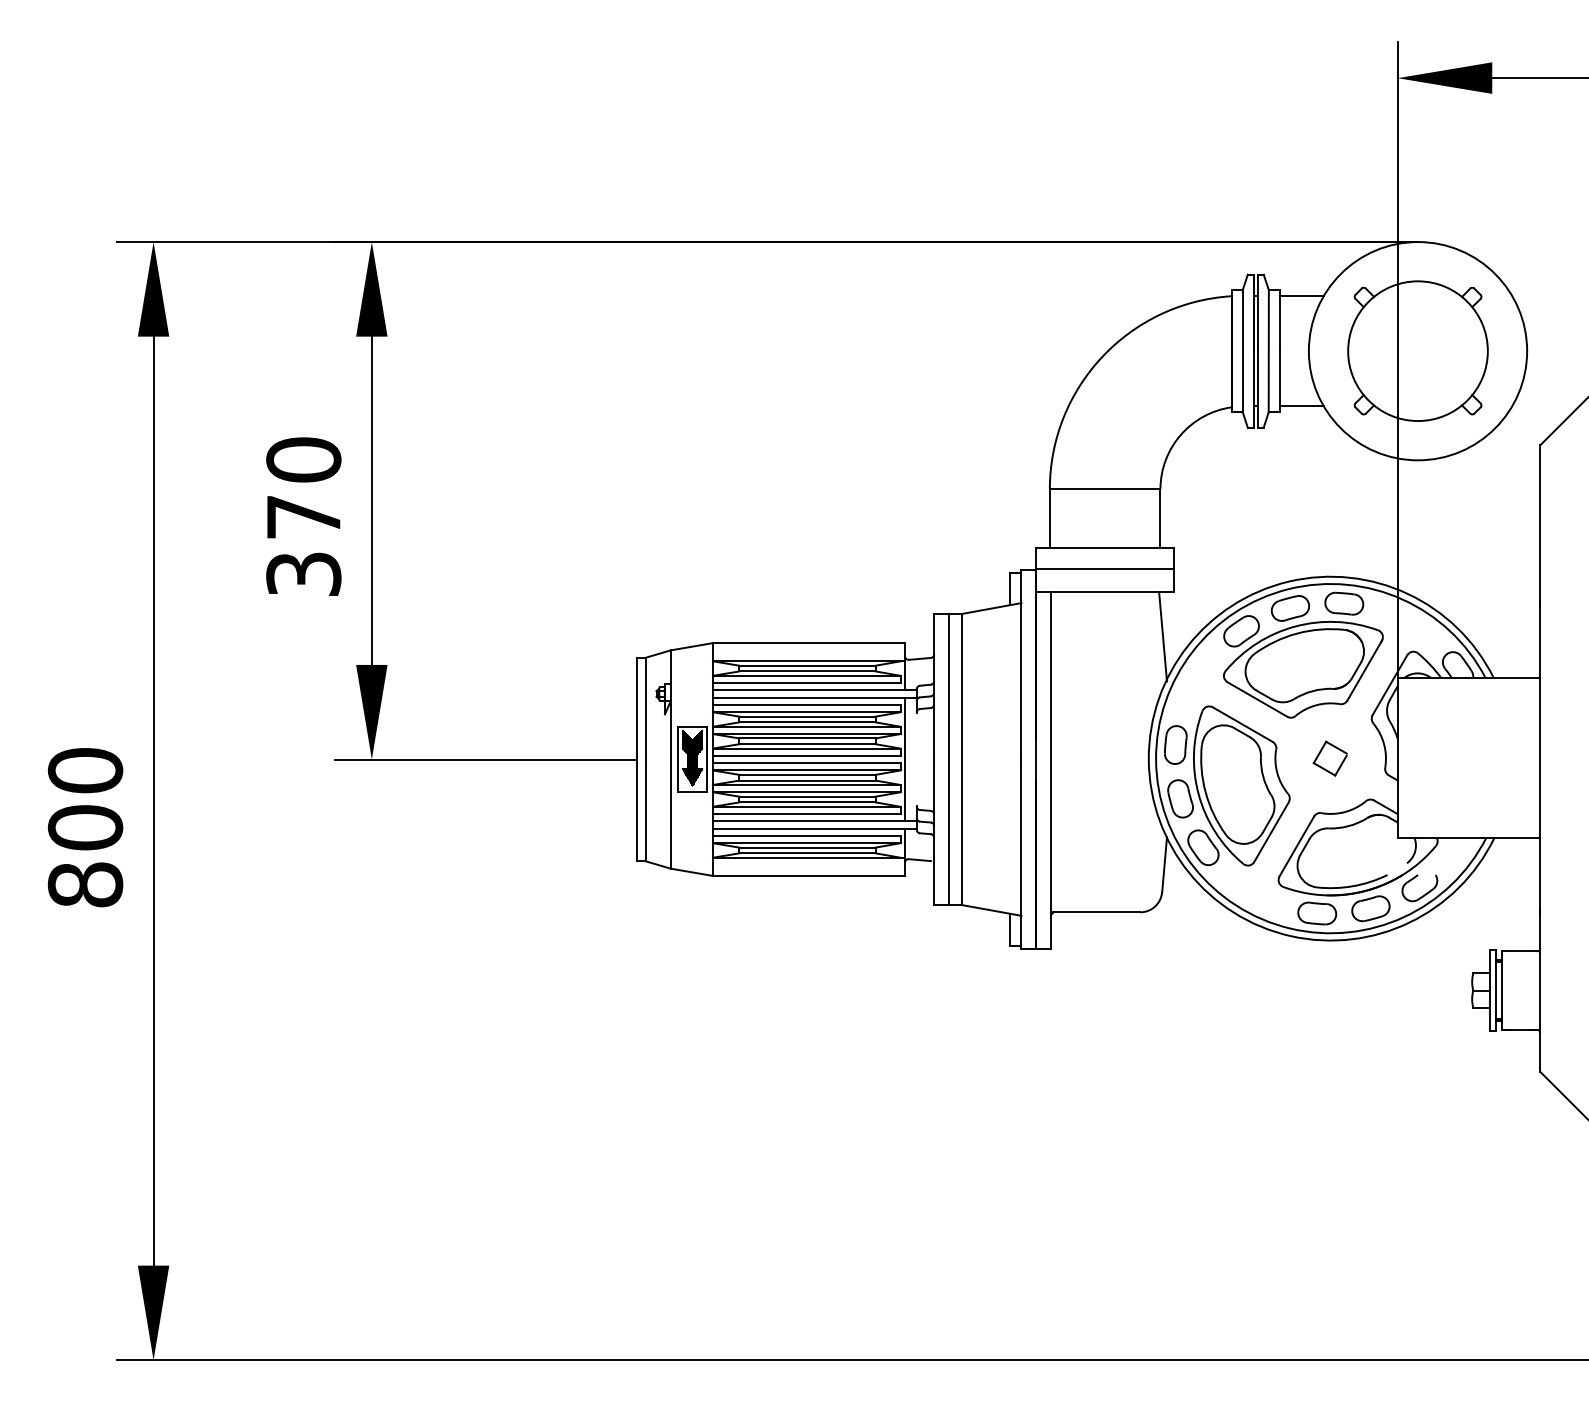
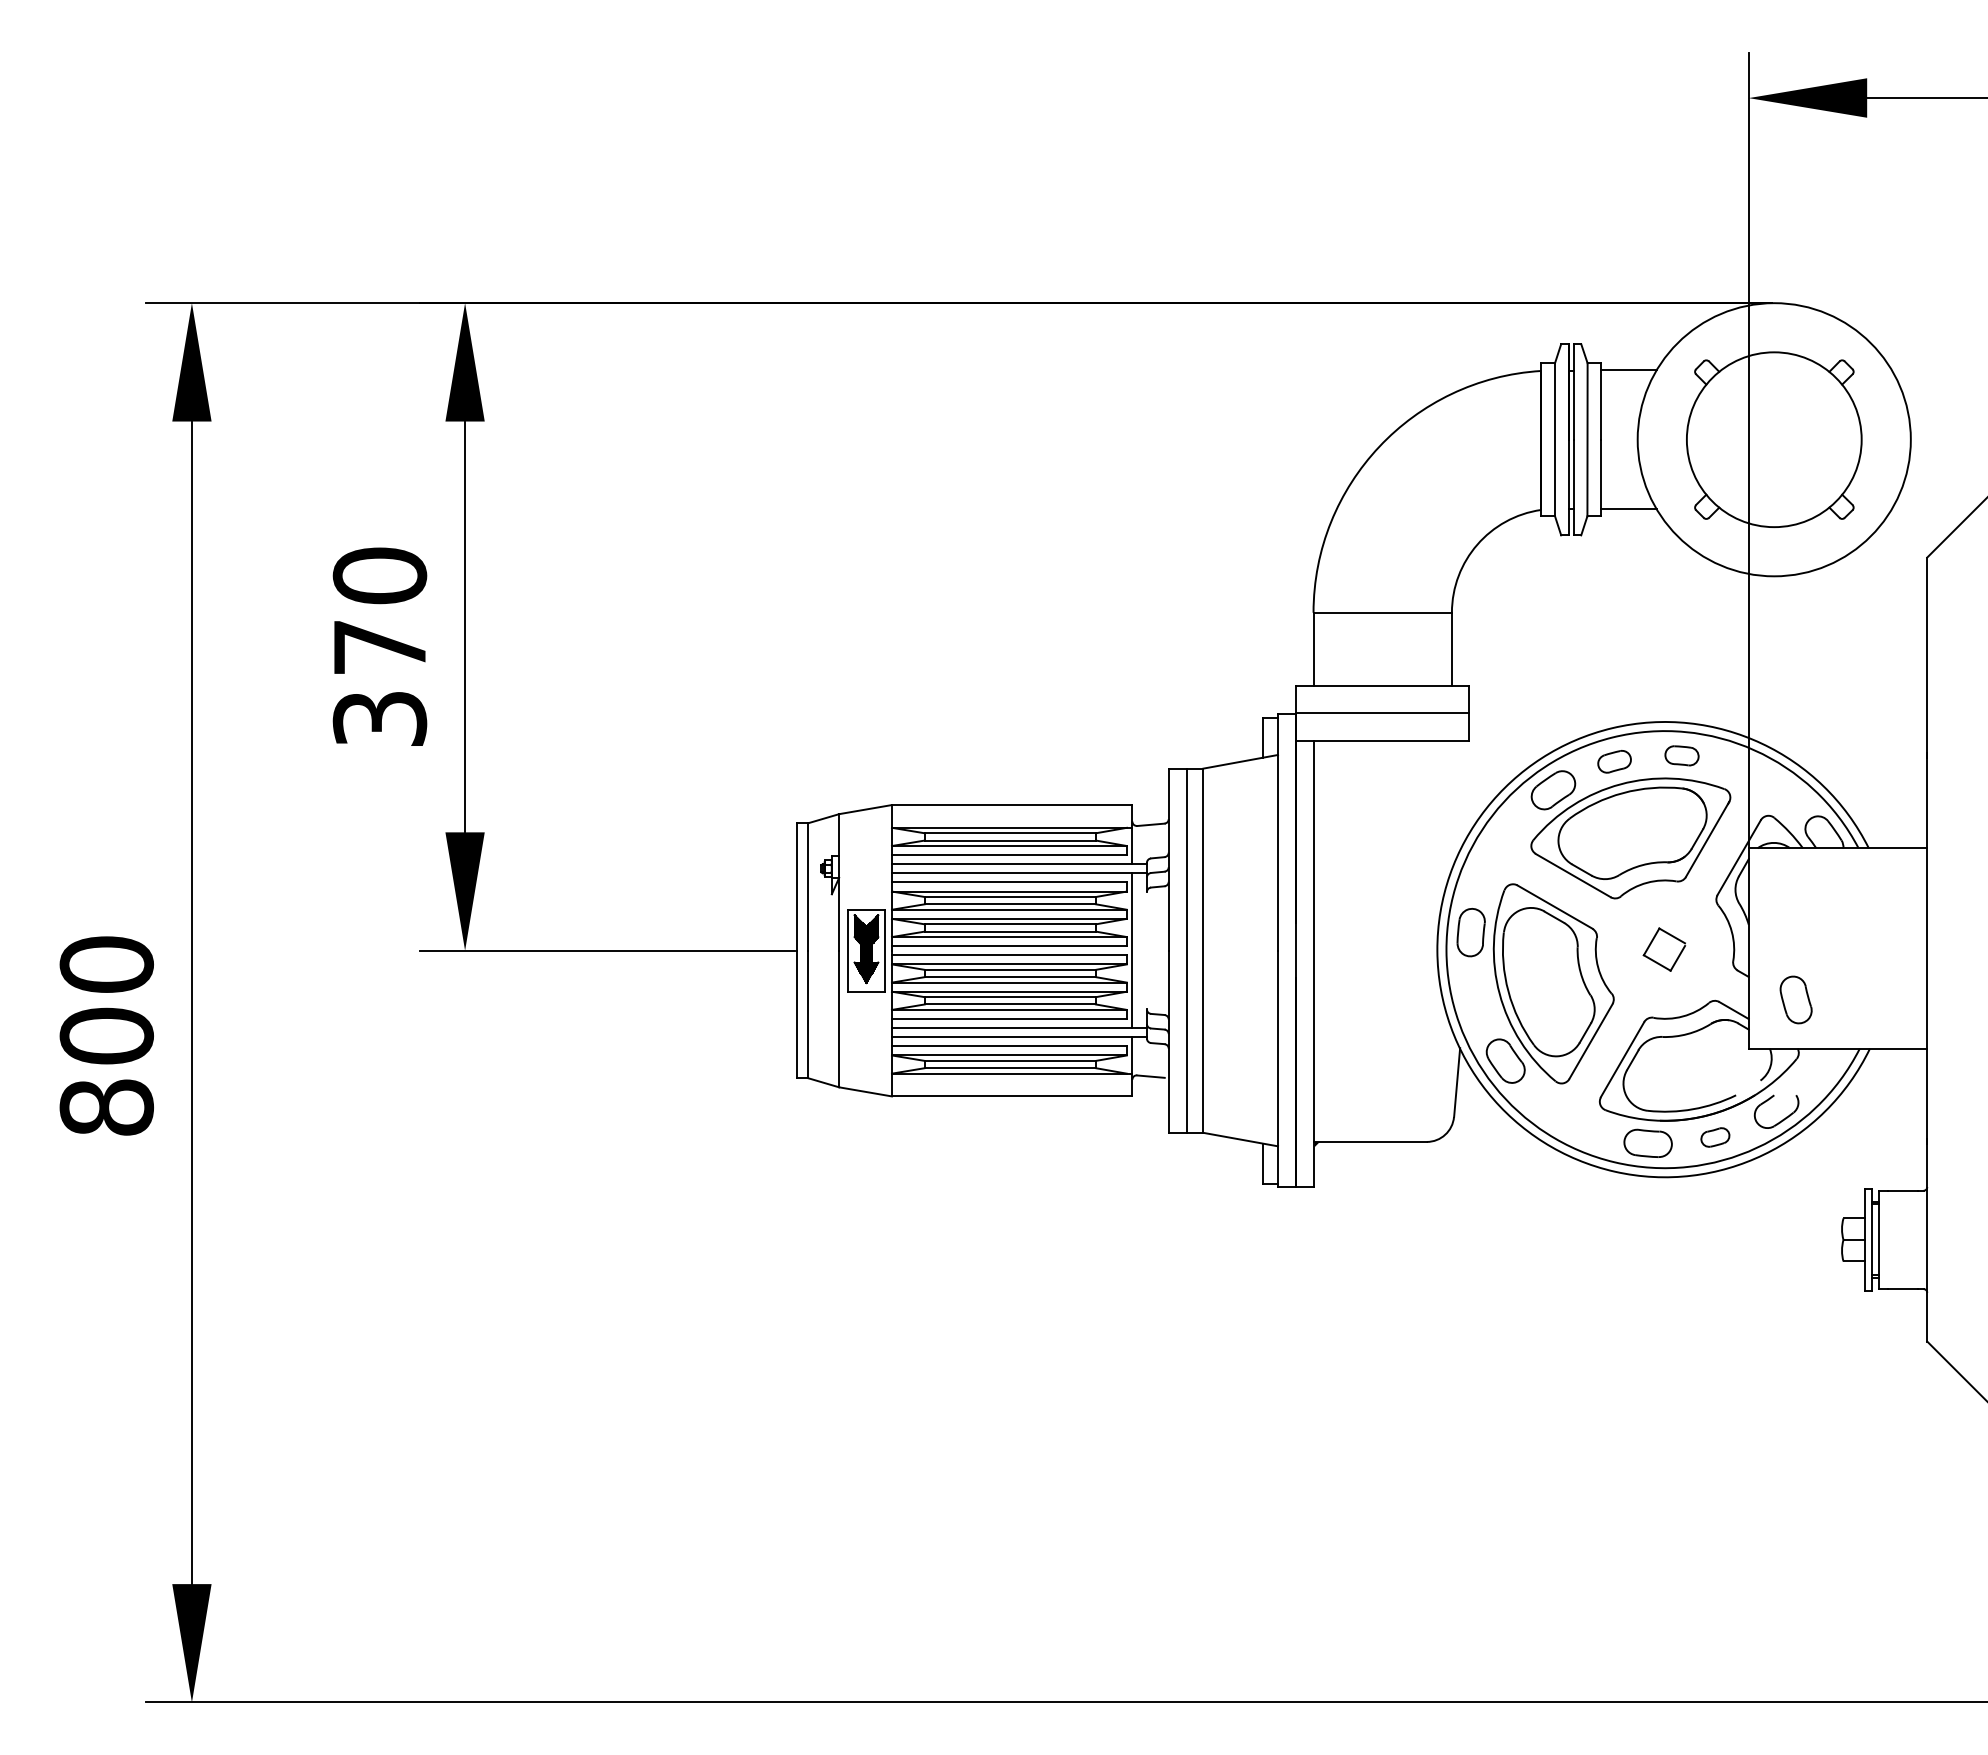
part: (1343, 603) -> (1681, 755), size x0.7
part: (1290, 608) -> (1614, 761), size x0.7
line: (1163, 637) -> (1455, 797), removed
part: (1180, 798) -> (1795, 999), moved
part: (1371, 908) -> (1715, 1137), size x0.6

